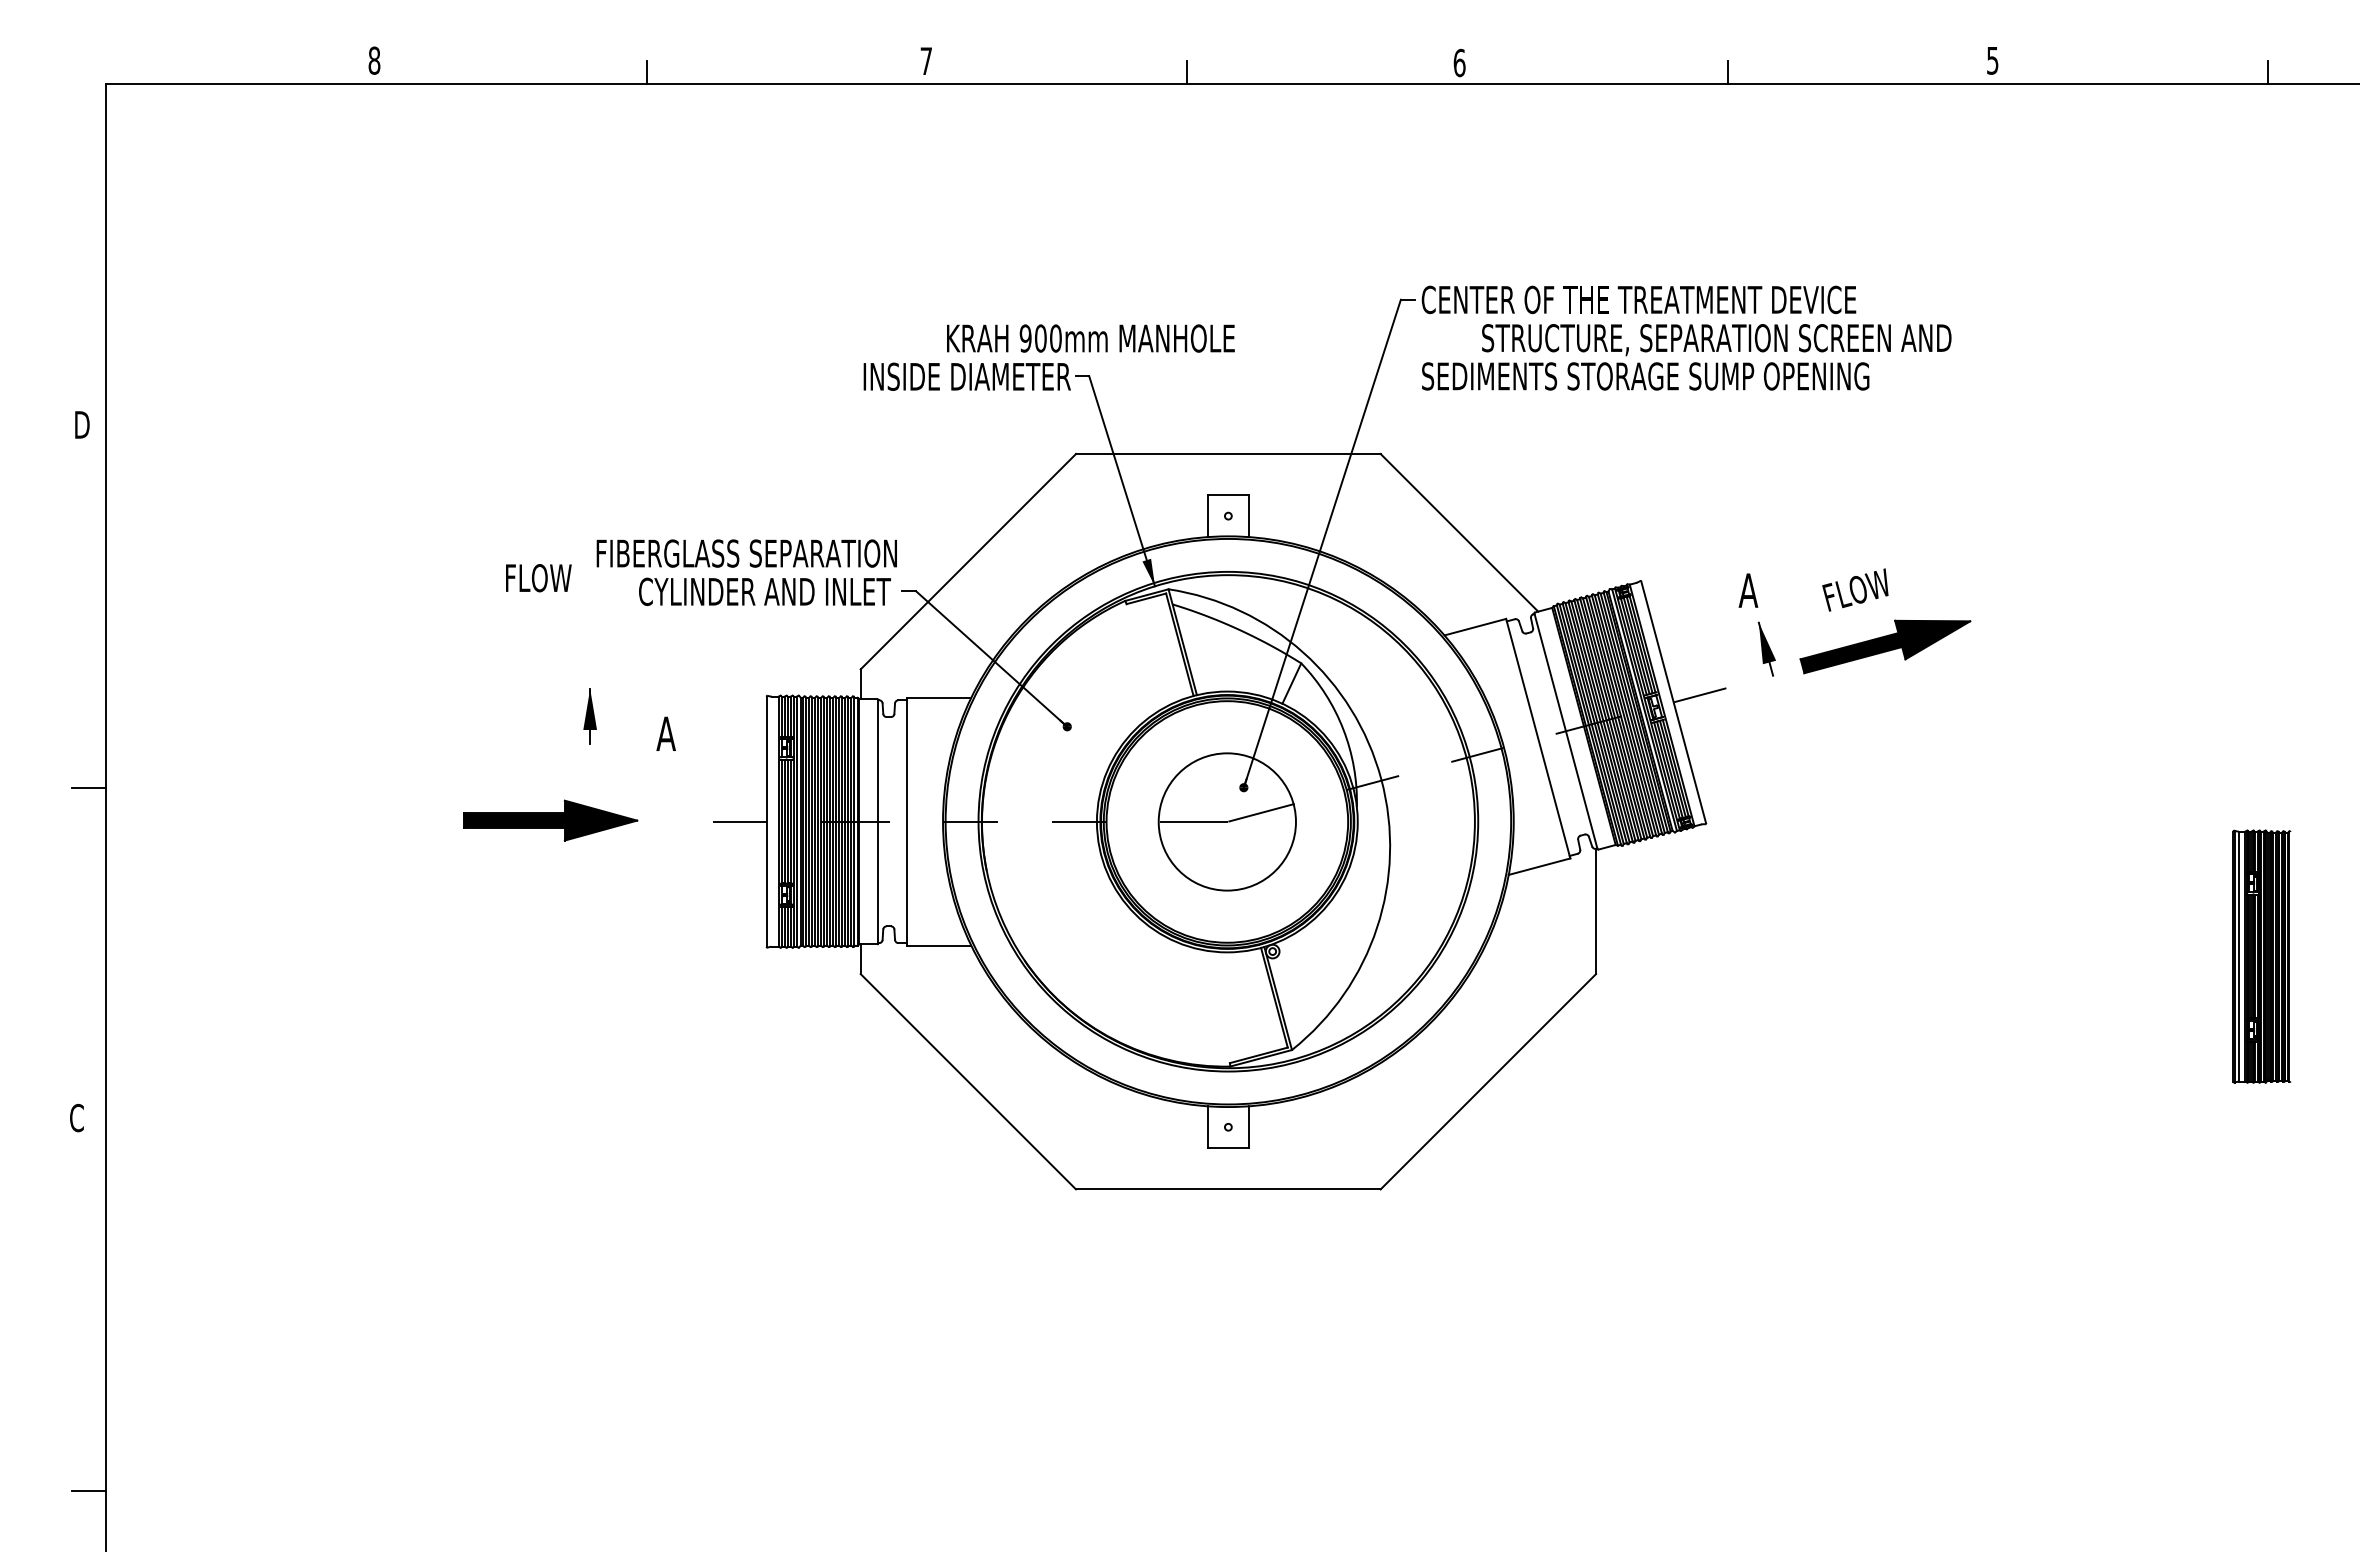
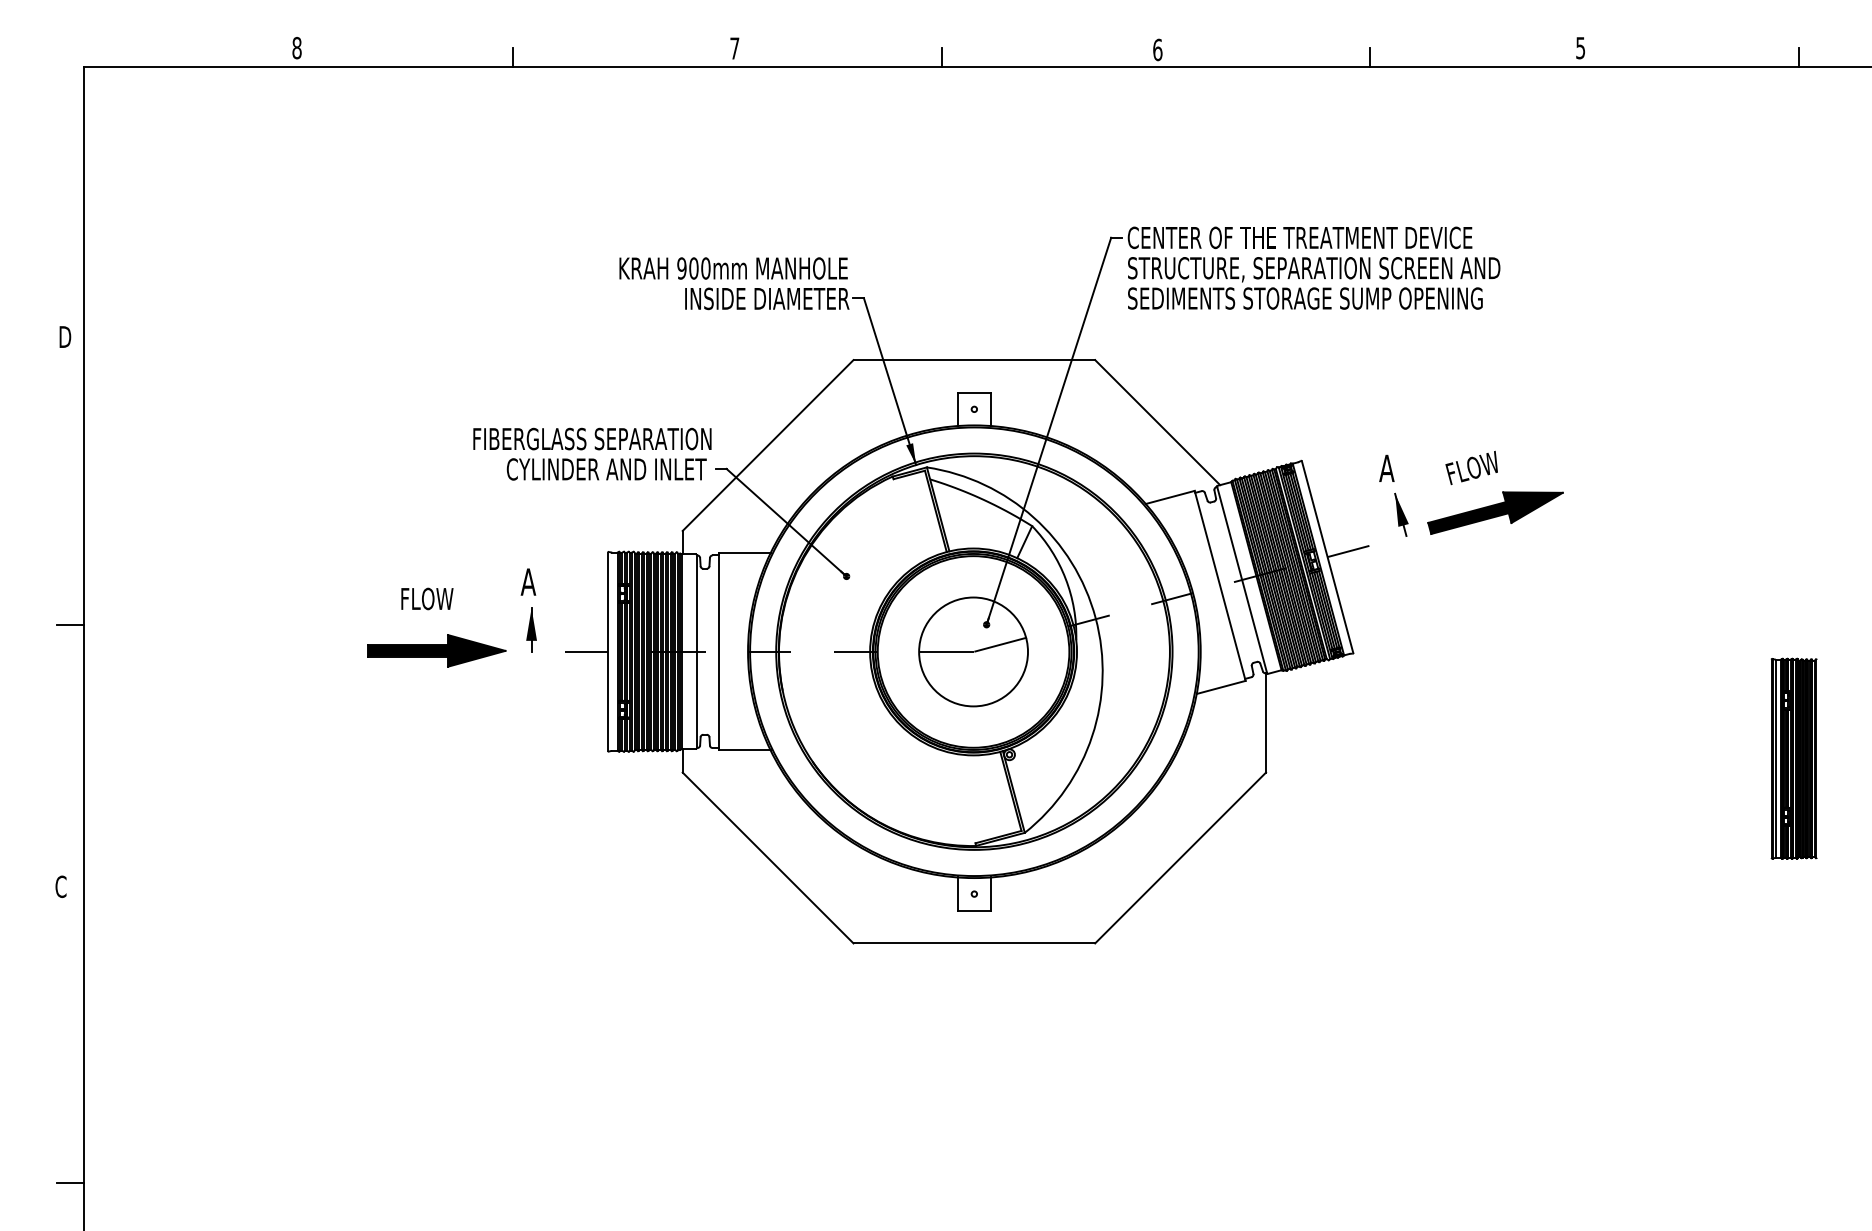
text: (1090, 338) -> (733, 268), moved
text: (1716, 340) -> (1313, 270), moved
text: (538, 578) -> (427, 599), moved
part: (589, 716) -> (531, 630), moved

